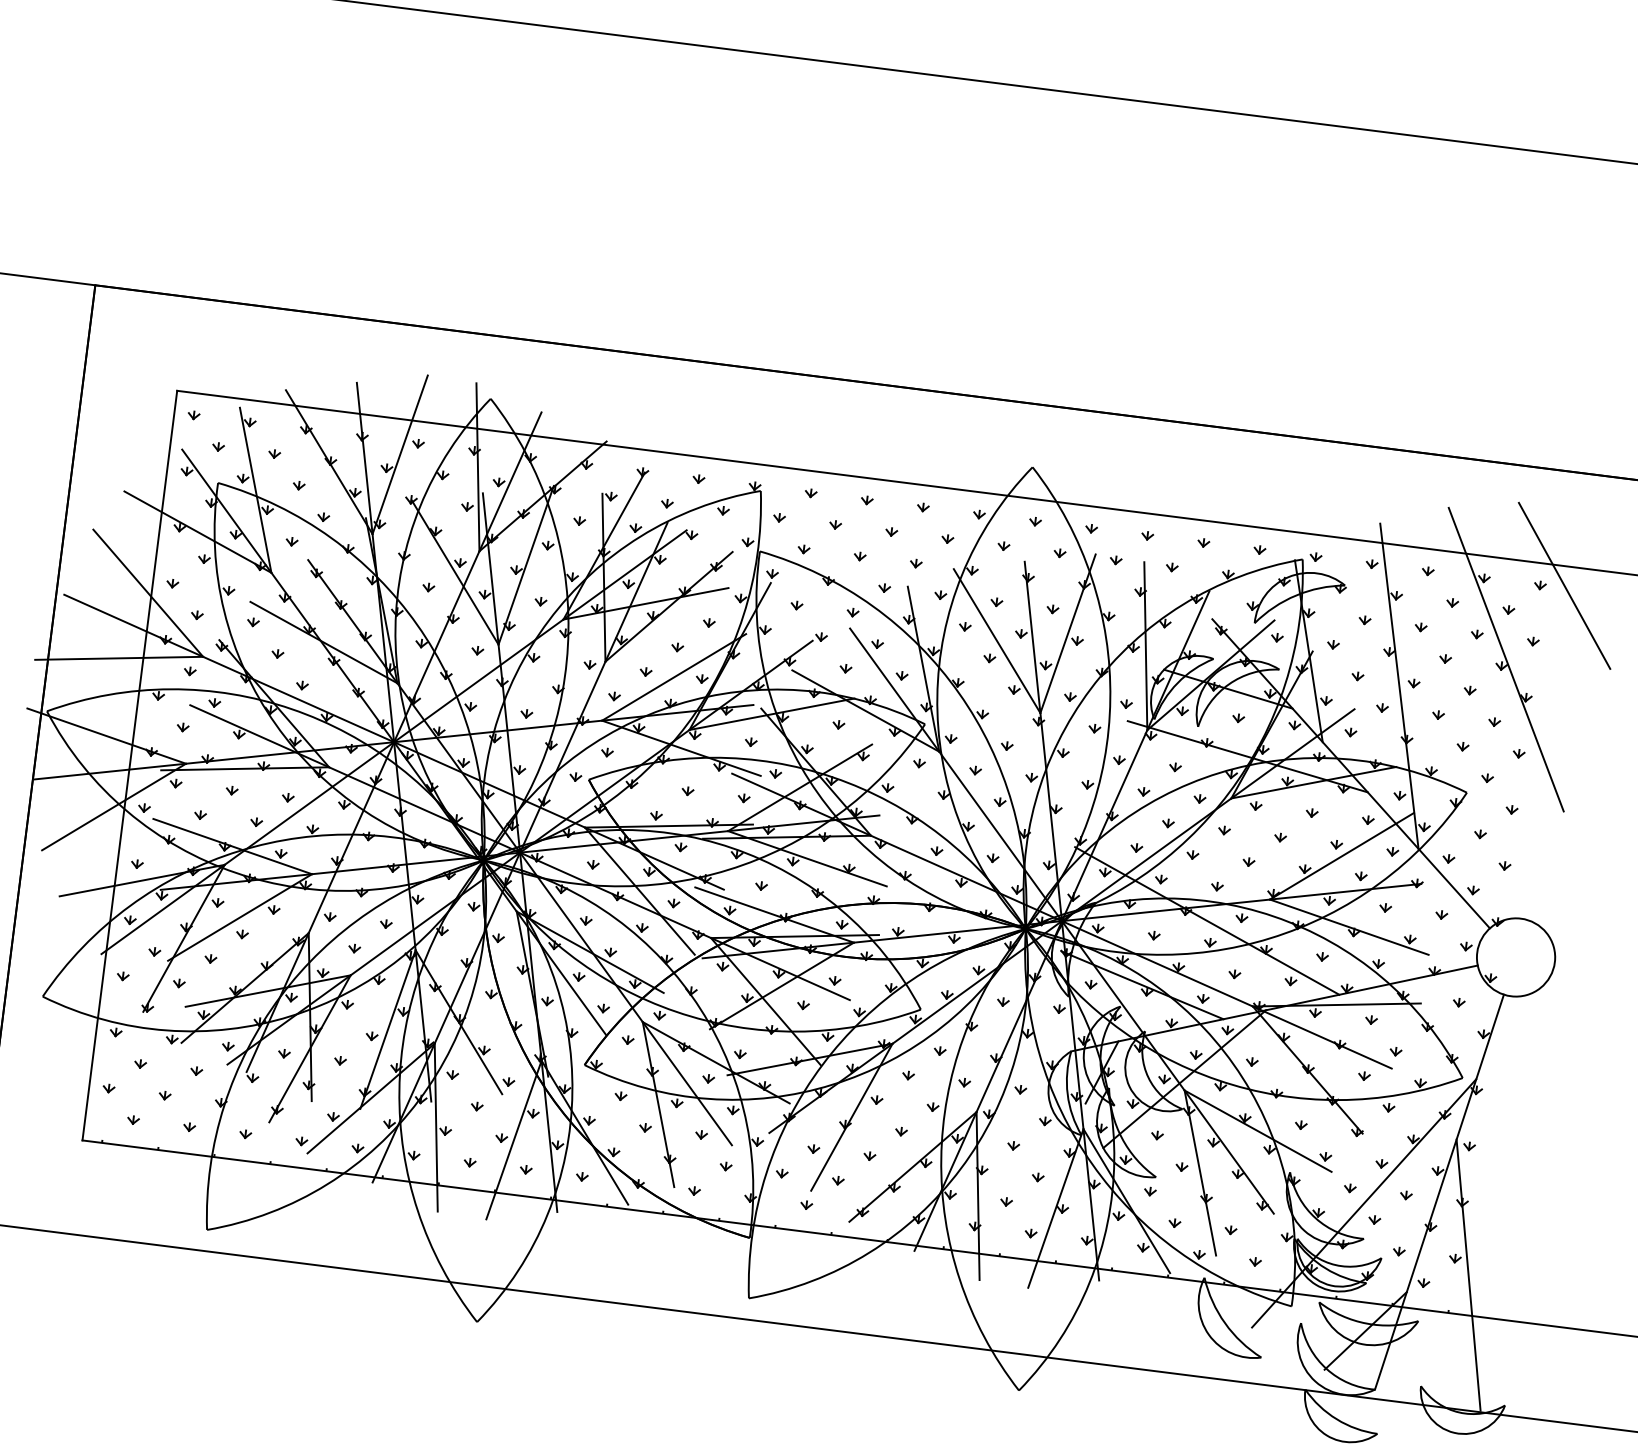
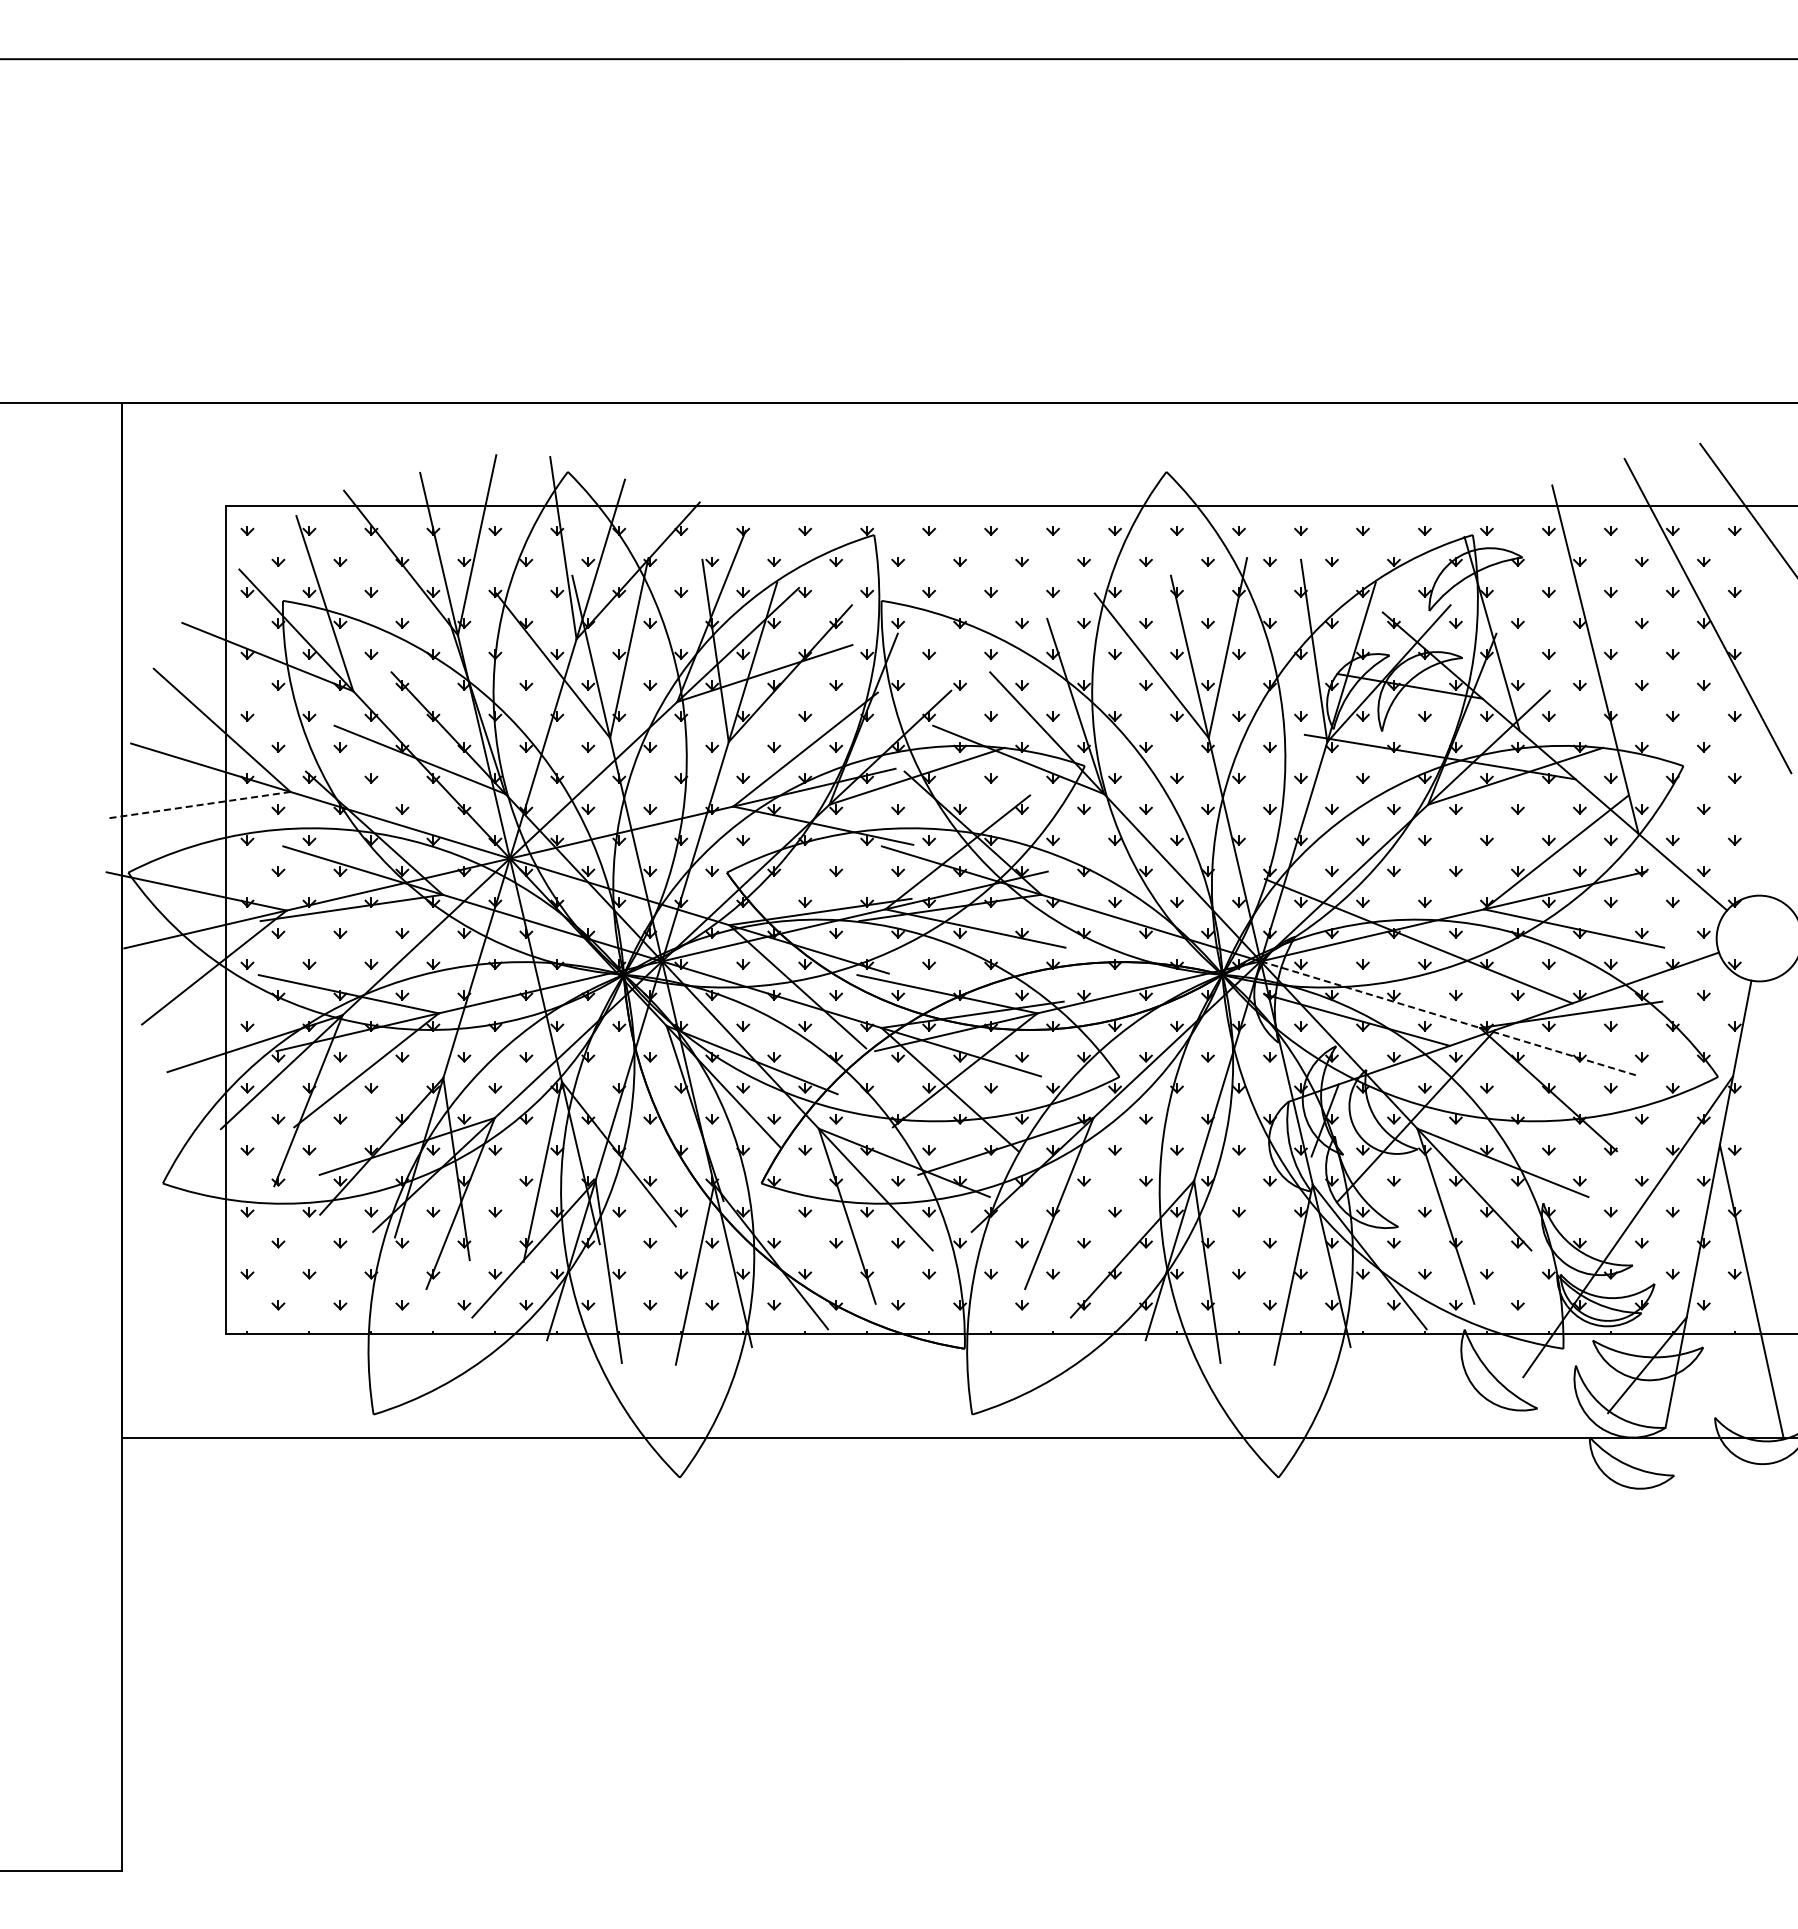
line: (119, 658) -> (199, 805), solid -> dashed
line: (1227, 994) -> (1450, 1018), solid -> dashed

